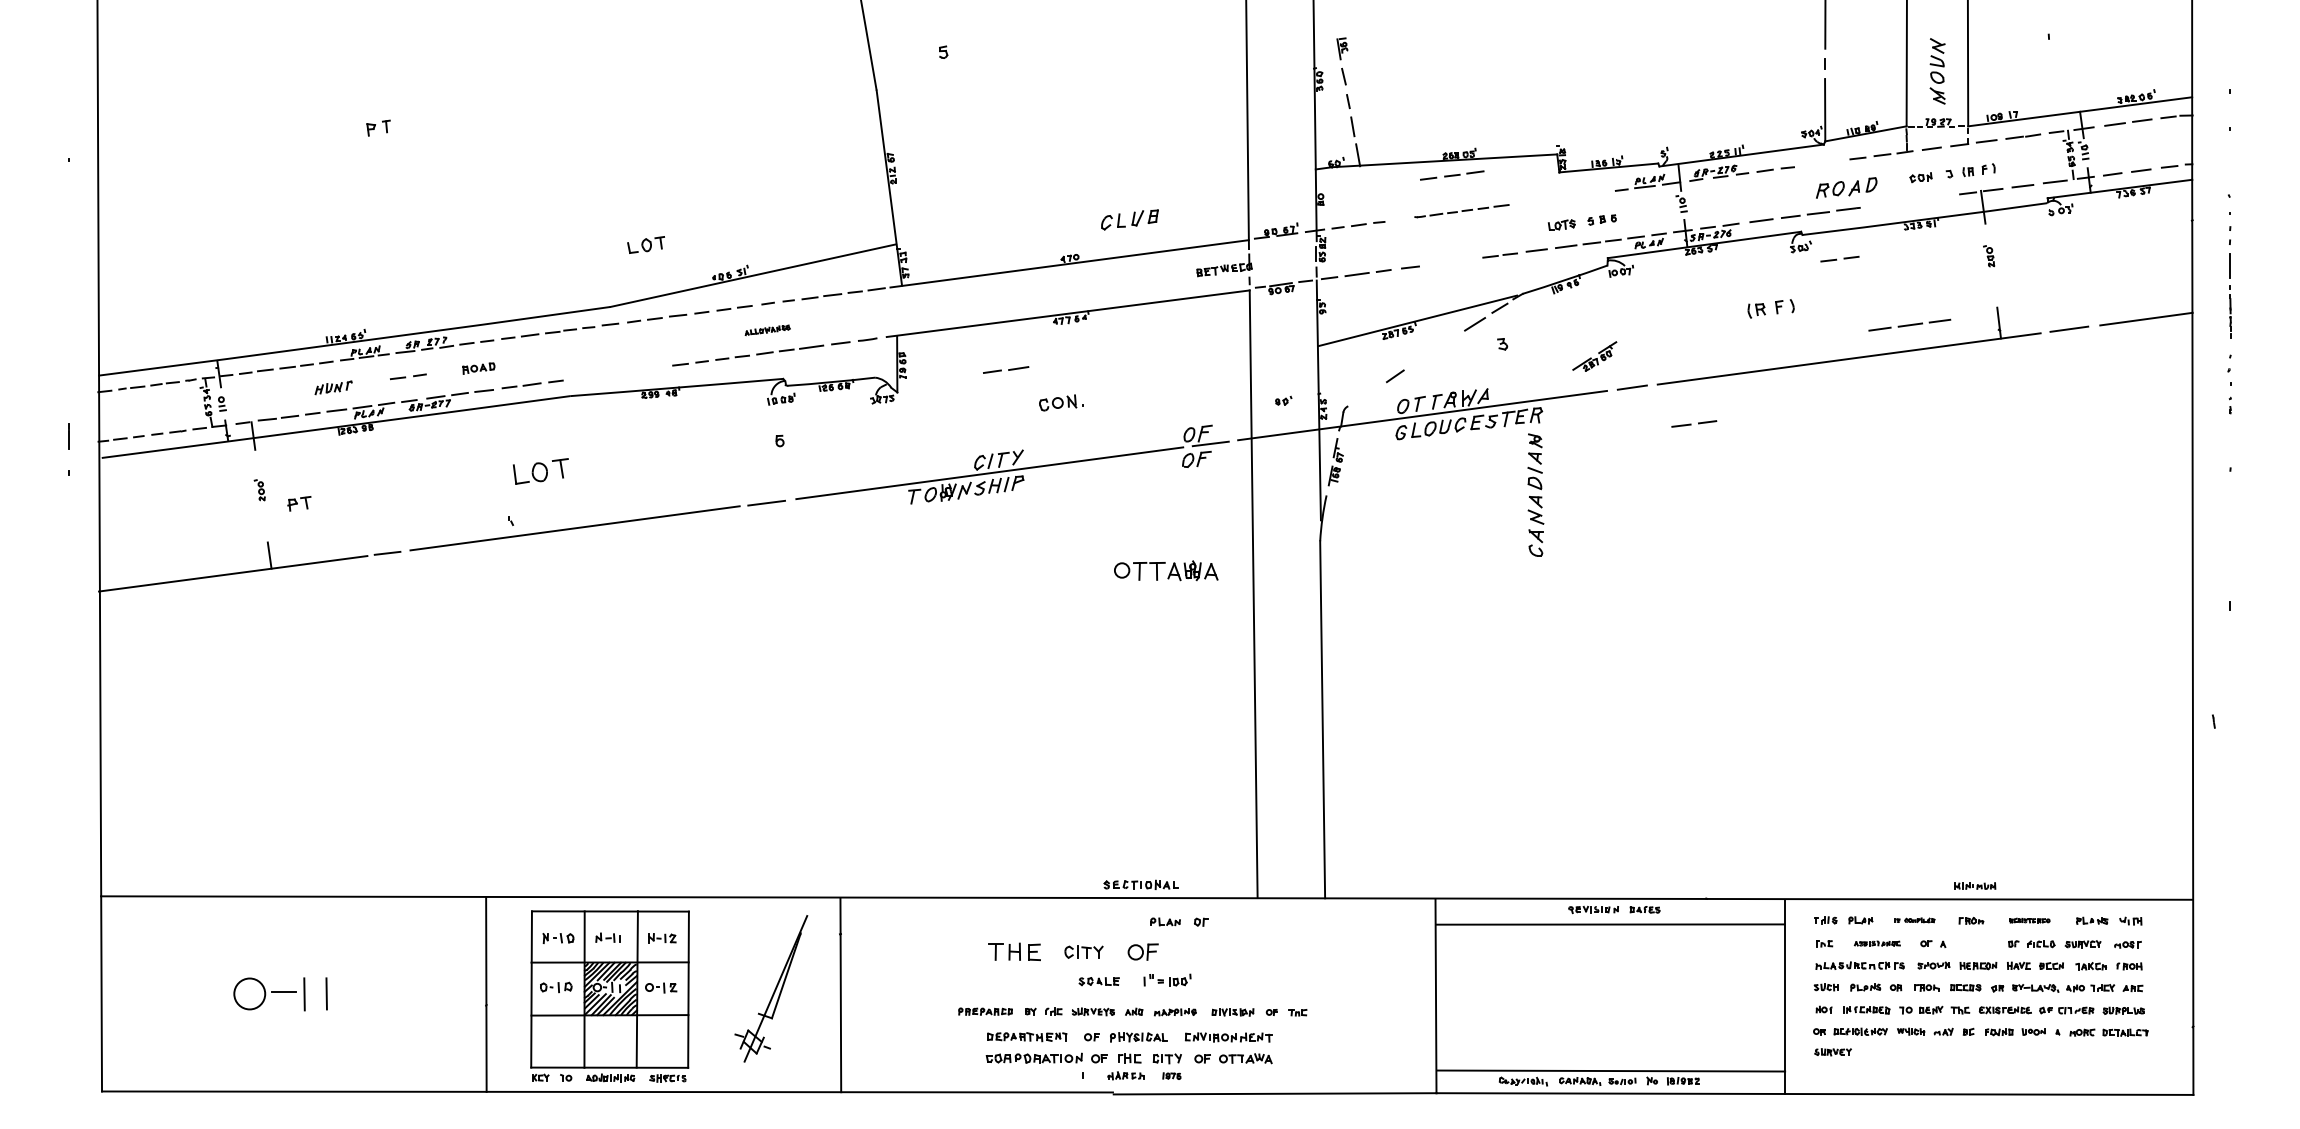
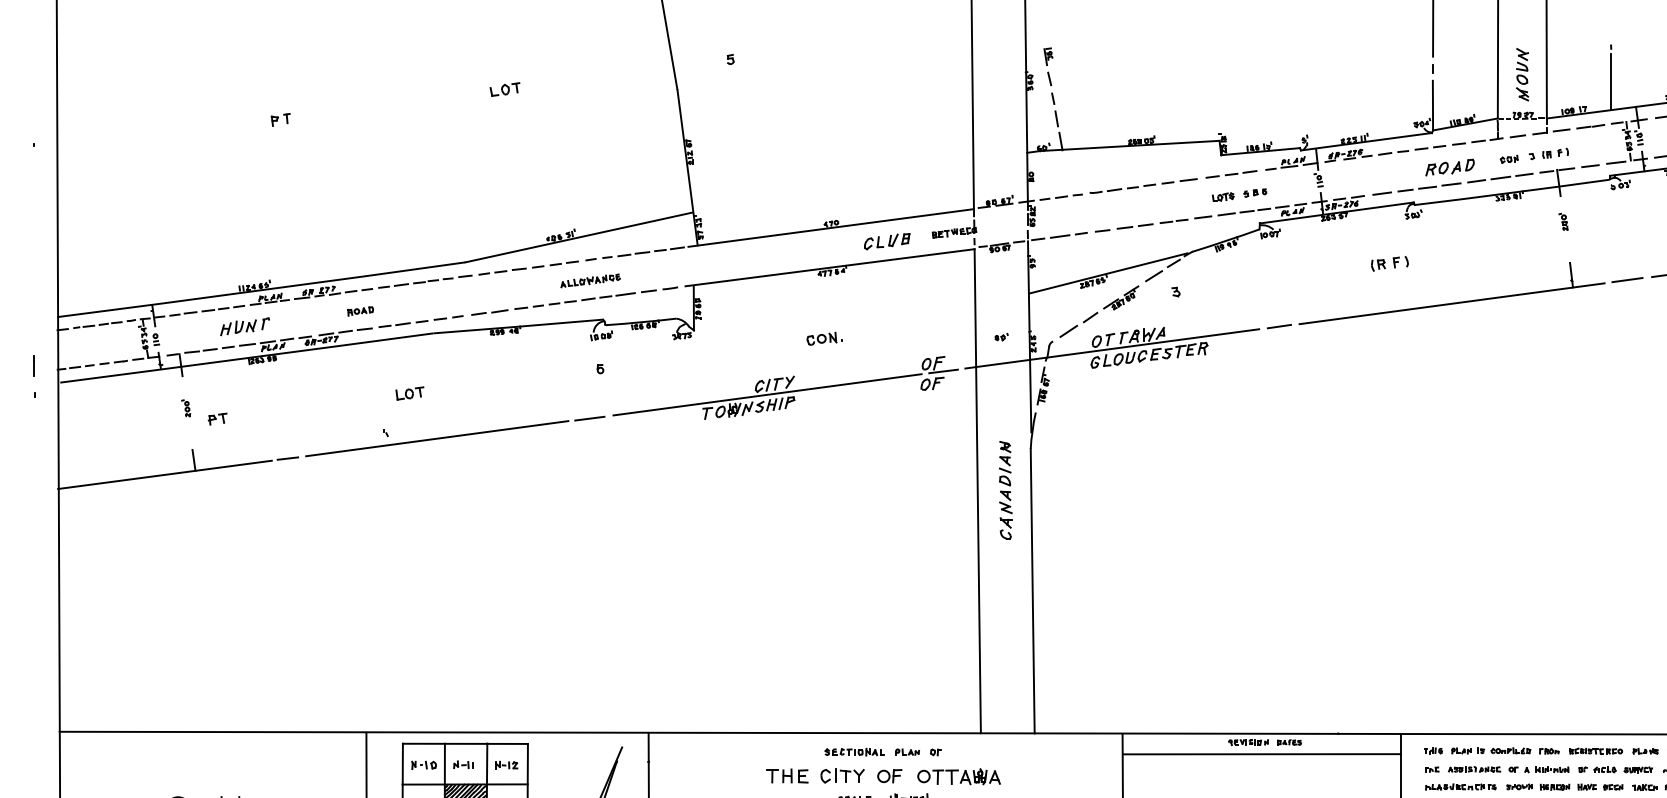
line: (2048, 80) -> (1610, 81), added
part: (1452, 175) -> (1231, 174), moved
part: (1461, 210) -> (1143, 185), size x1.43
part: (1129, 219) -> (886, 241), moved
part: (645, 244) -> (504, 89), moved
line: (1837, 260) -> (1428, 148), moved
line: (1909, 324) -> (1500, 177), moved
part: (767, 330) -> (590, 281), size x1.67
part: (1594, 356) -> (1120, 297), moved
part: (1006, 369) -> (490, 312), moved
part: (408, 376) -> (448, 317), moved
part: (333, 387) -> (244, 326), size x1.67
line: (1367, 393) -> (1068, 331), added
line: (1691, 423) -> (1132, 226), moved
part: (540, 471) -> (409, 393), size x0.62
part: (1535, 494) -> (1005, 489), moved
part: (1166, 570) -> (959, 776), moved
part: (1140, 884) -> (854, 751), moved
part: (1975, 885) -> (1552, 769), moved
part: (1914, 920) -> (1504, 751), size x1.67
part: (2029, 920) -> (1595, 751), size x1.67
part: (1877, 943) -> (1474, 769), size x1.43
part: (1083, 952) -> (842, 776), size x1.43

